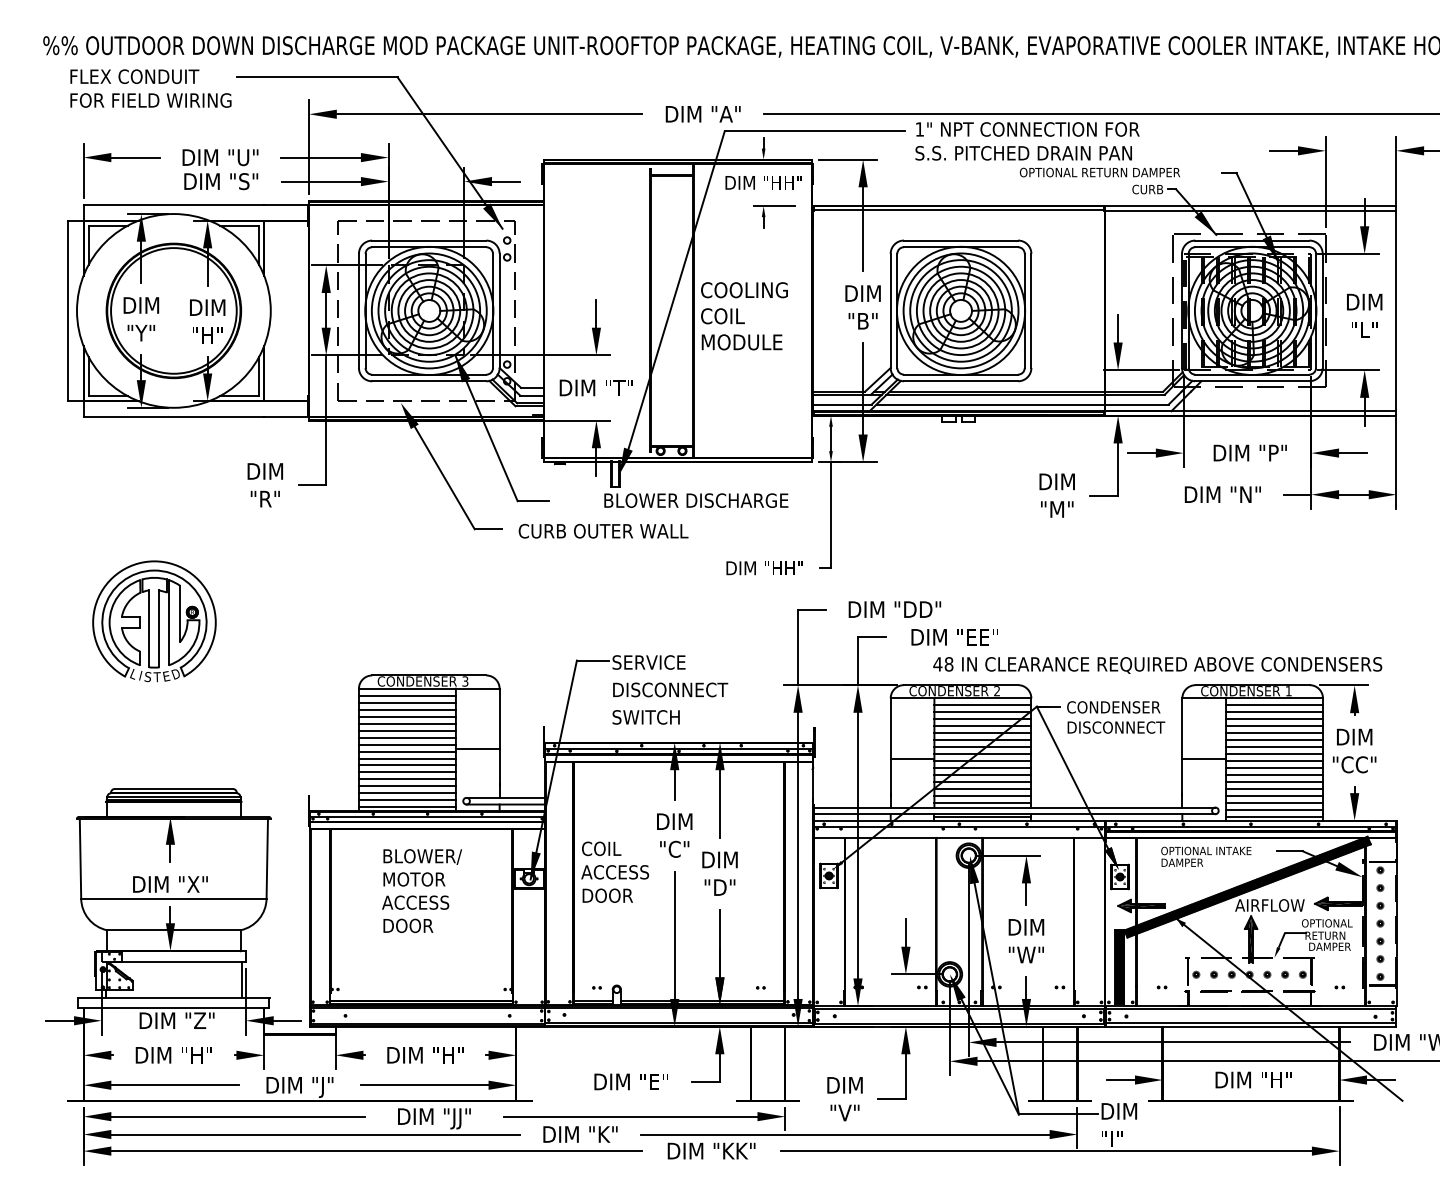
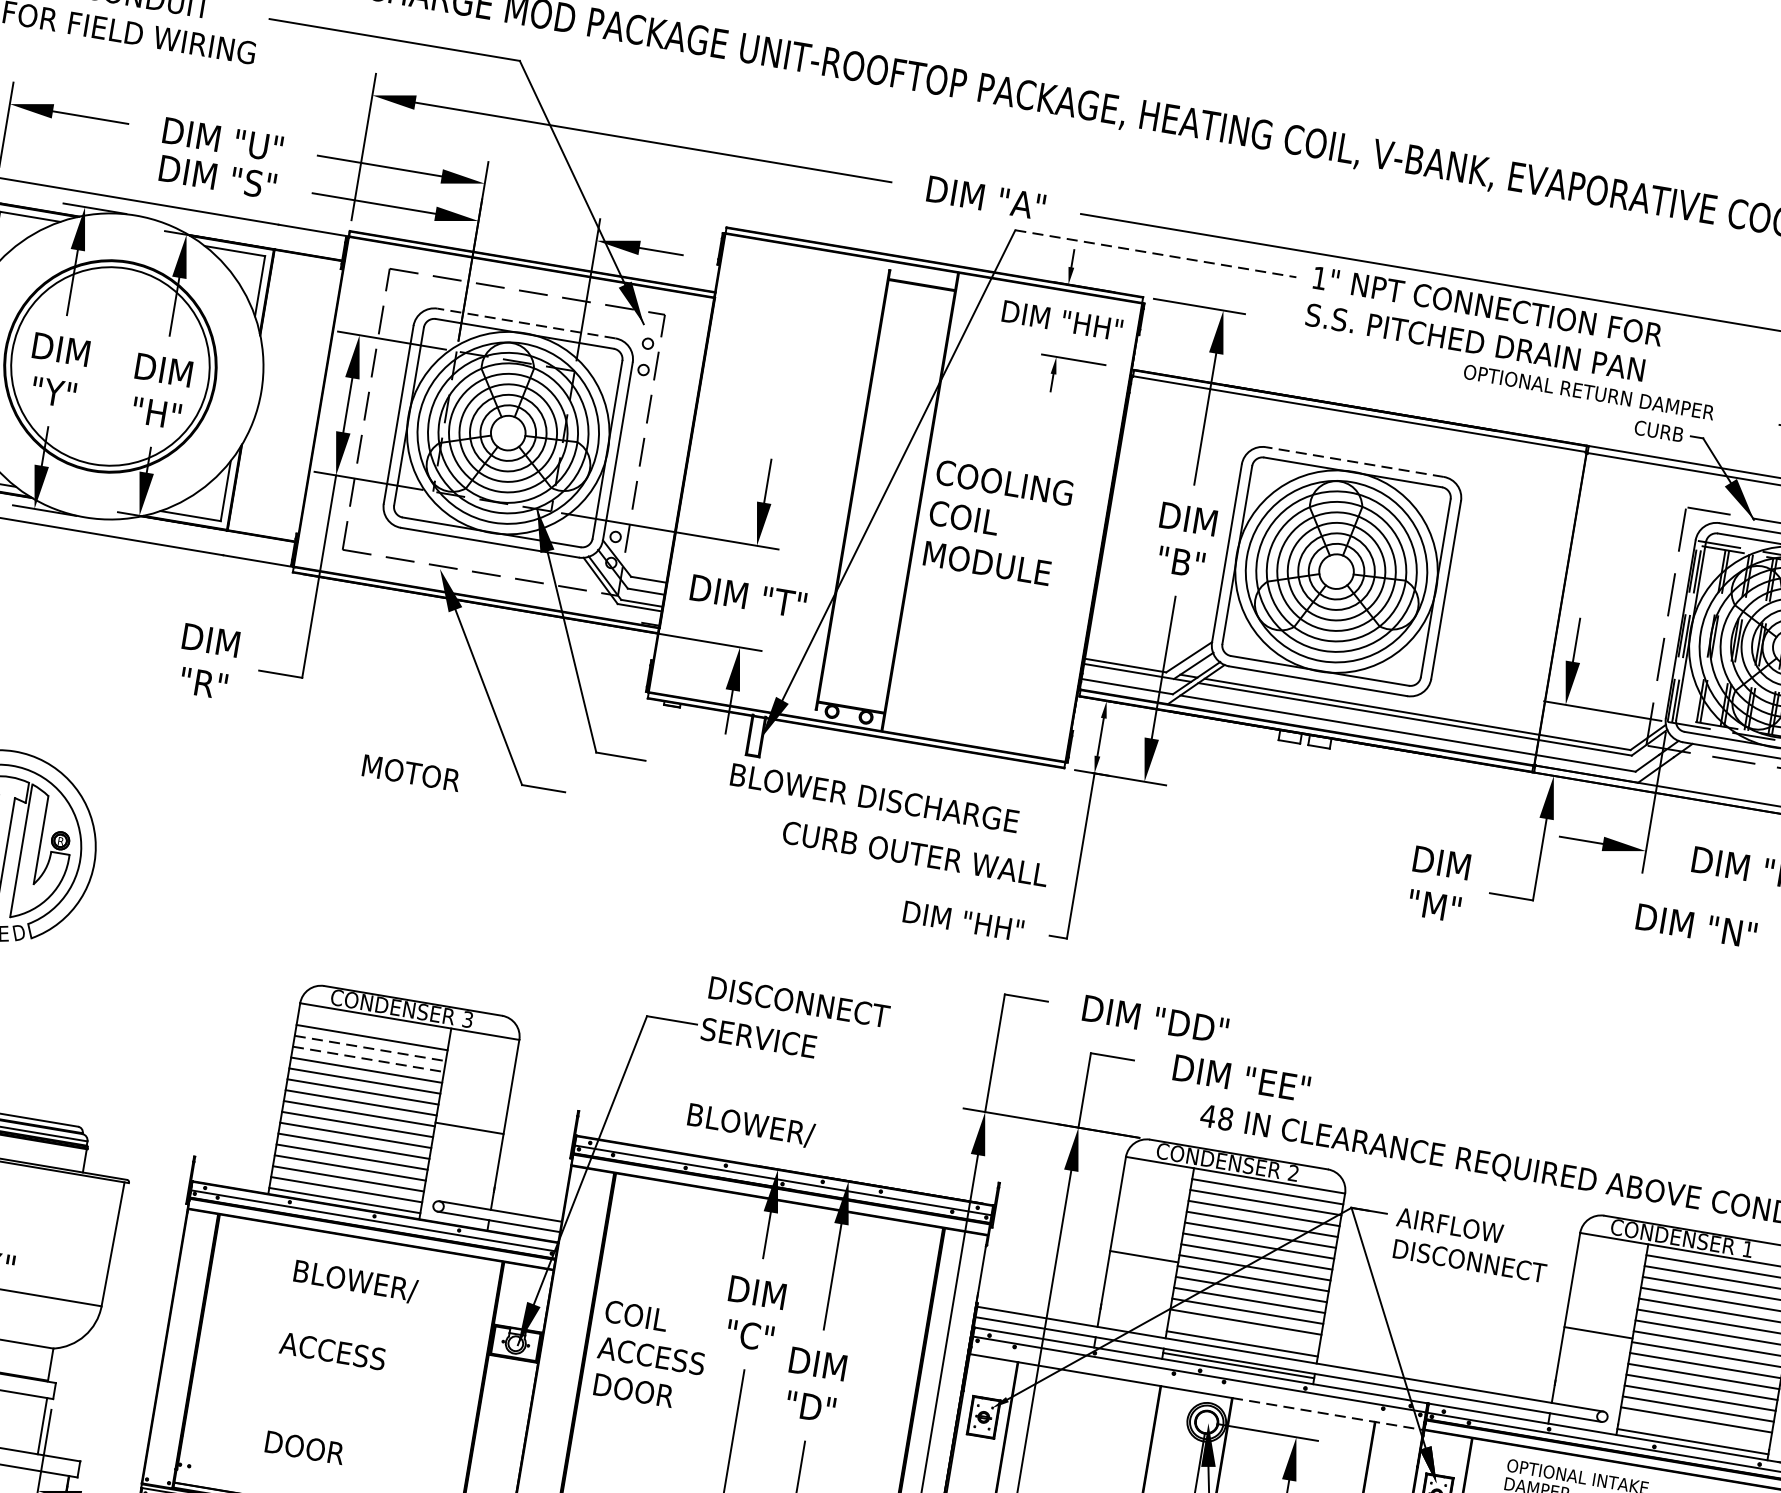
line: (815, 131) -> (1156, 254), solid -> dashed
line: (428, 240) -> (525, 323), solid -> dashed
line: (960, 240) -> (1354, 461), solid -> dashed
text: (603, 531) -> (915, 854), moved
text: (670, 689) -> (799, 1001), moved
line: (406, 695) -> (372, 1026), removed
text: (1113, 707) -> (1470, 1229), CONDENSER -> AIRFLOW
line: (407, 709) -> (370, 1048), solid -> dashed
line: (407, 716) -> (368, 1059), solid -> dashed
text: (652, 718) -> (749, 1126), SWITCH -> BLOWER/
line: (982, 796) -> (1243, 1333), removed
line: (1274, 810) -> (1694, 1431), removed
line: (1044, 837) -> (1329, 1413), solid -> dashed
text: (414, 879) -> (411, 773), moved
text: (408, 925) -> (305, 1447), moved

